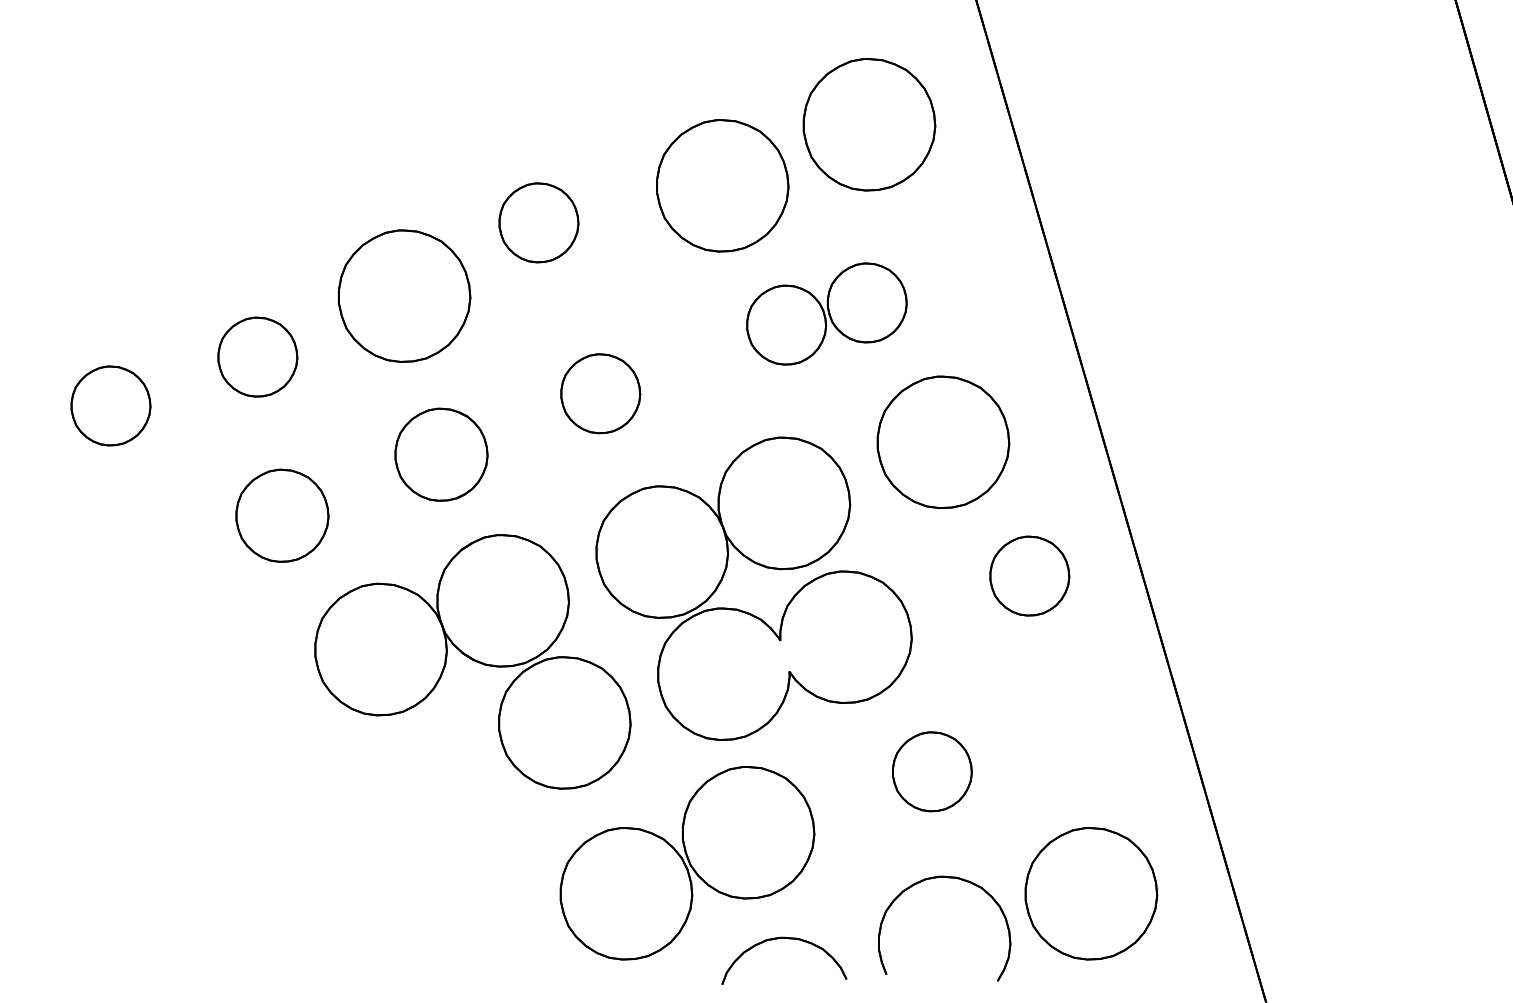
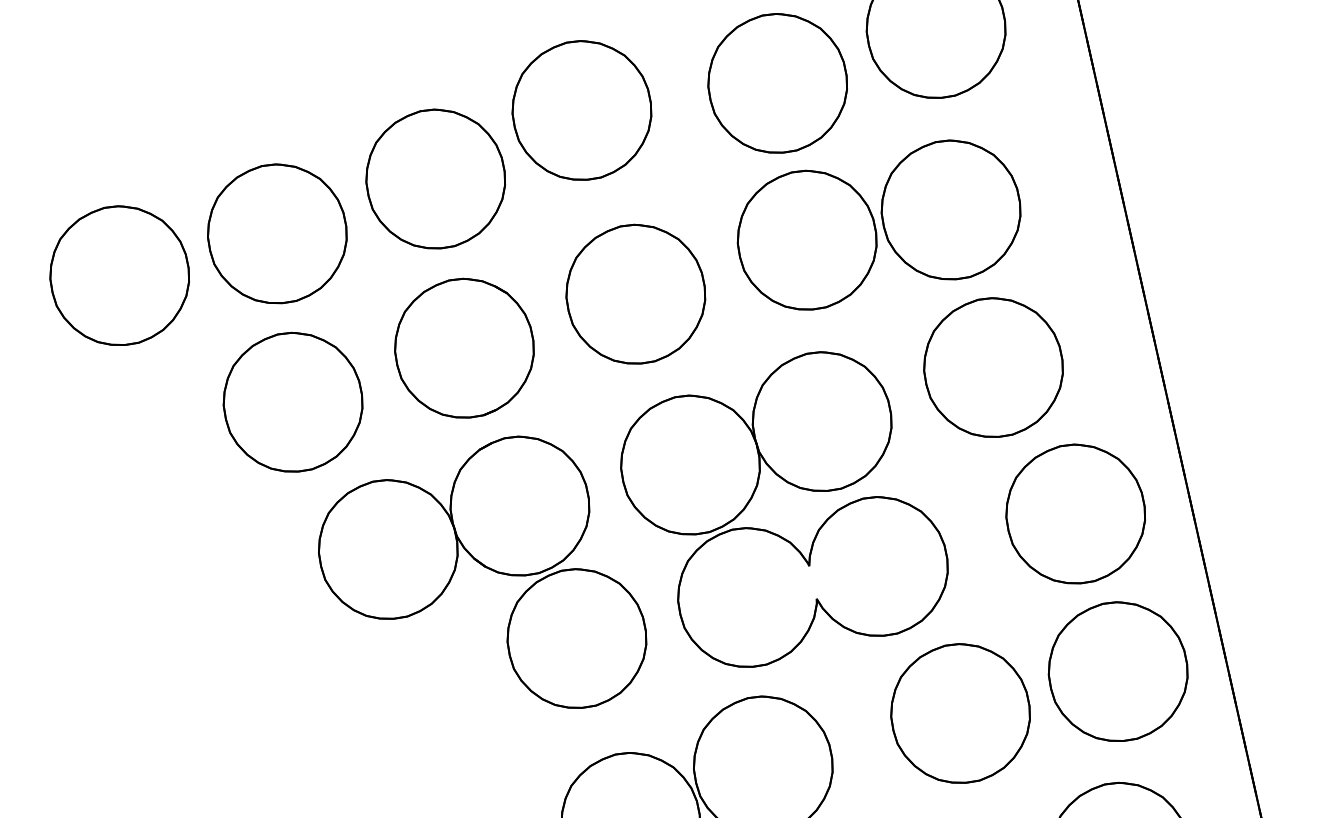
part: (538, 222) -> (581, 110), size x1.67
part: (826, 313) -> (878, 224), size x1.67
part: (257, 356) -> (277, 233), size x1.67
part: (600, 393) -> (635, 294), size x1.67
part: (110, 405) -> (119, 275), size x1.67
part: (441, 454) -> (464, 348), size x1.43
part: (282, 515) -> (293, 402), size x1.43
part: (1029, 575) -> (1075, 513), size x1.67
part: (1078, 722) -> (1117, 671), added
part: (932, 771) -> (960, 713), size x1.67

